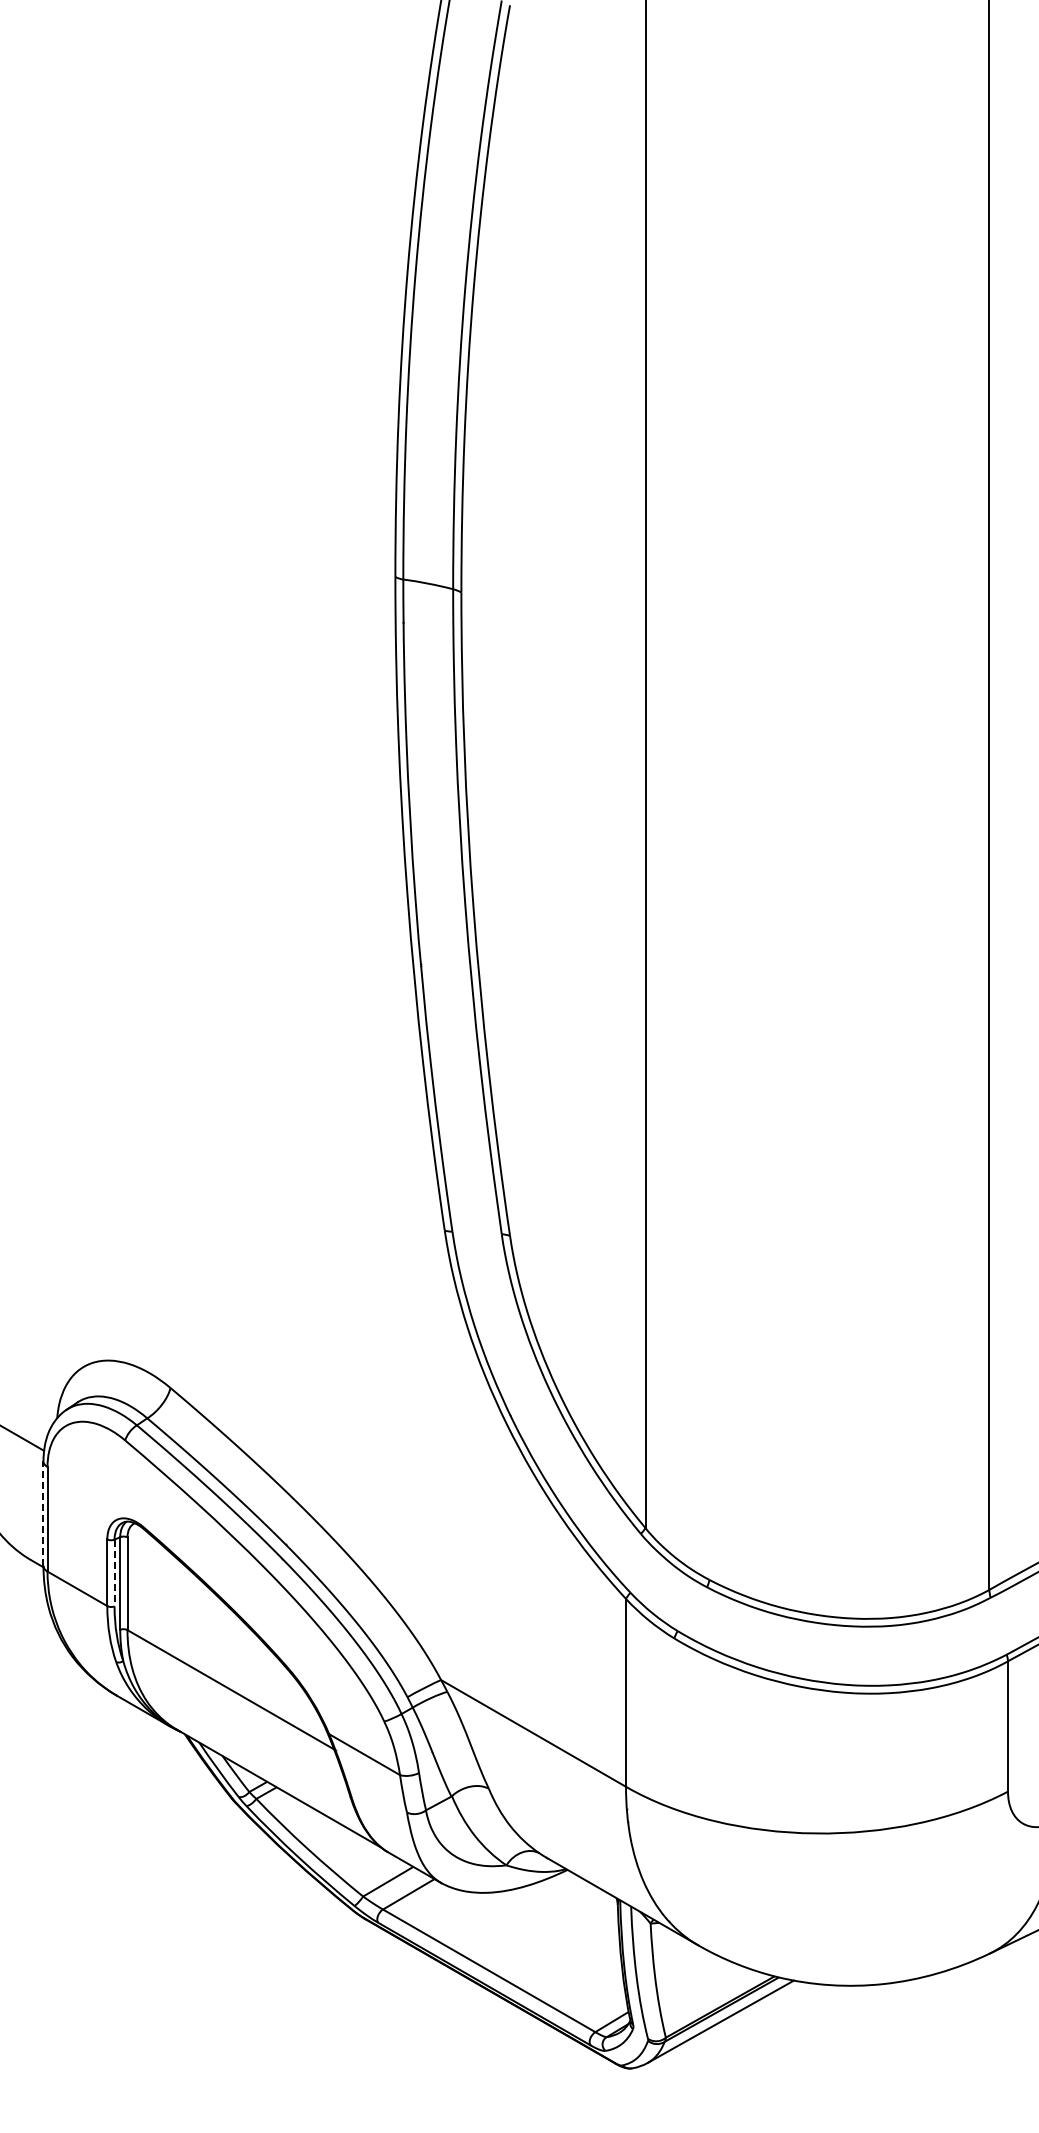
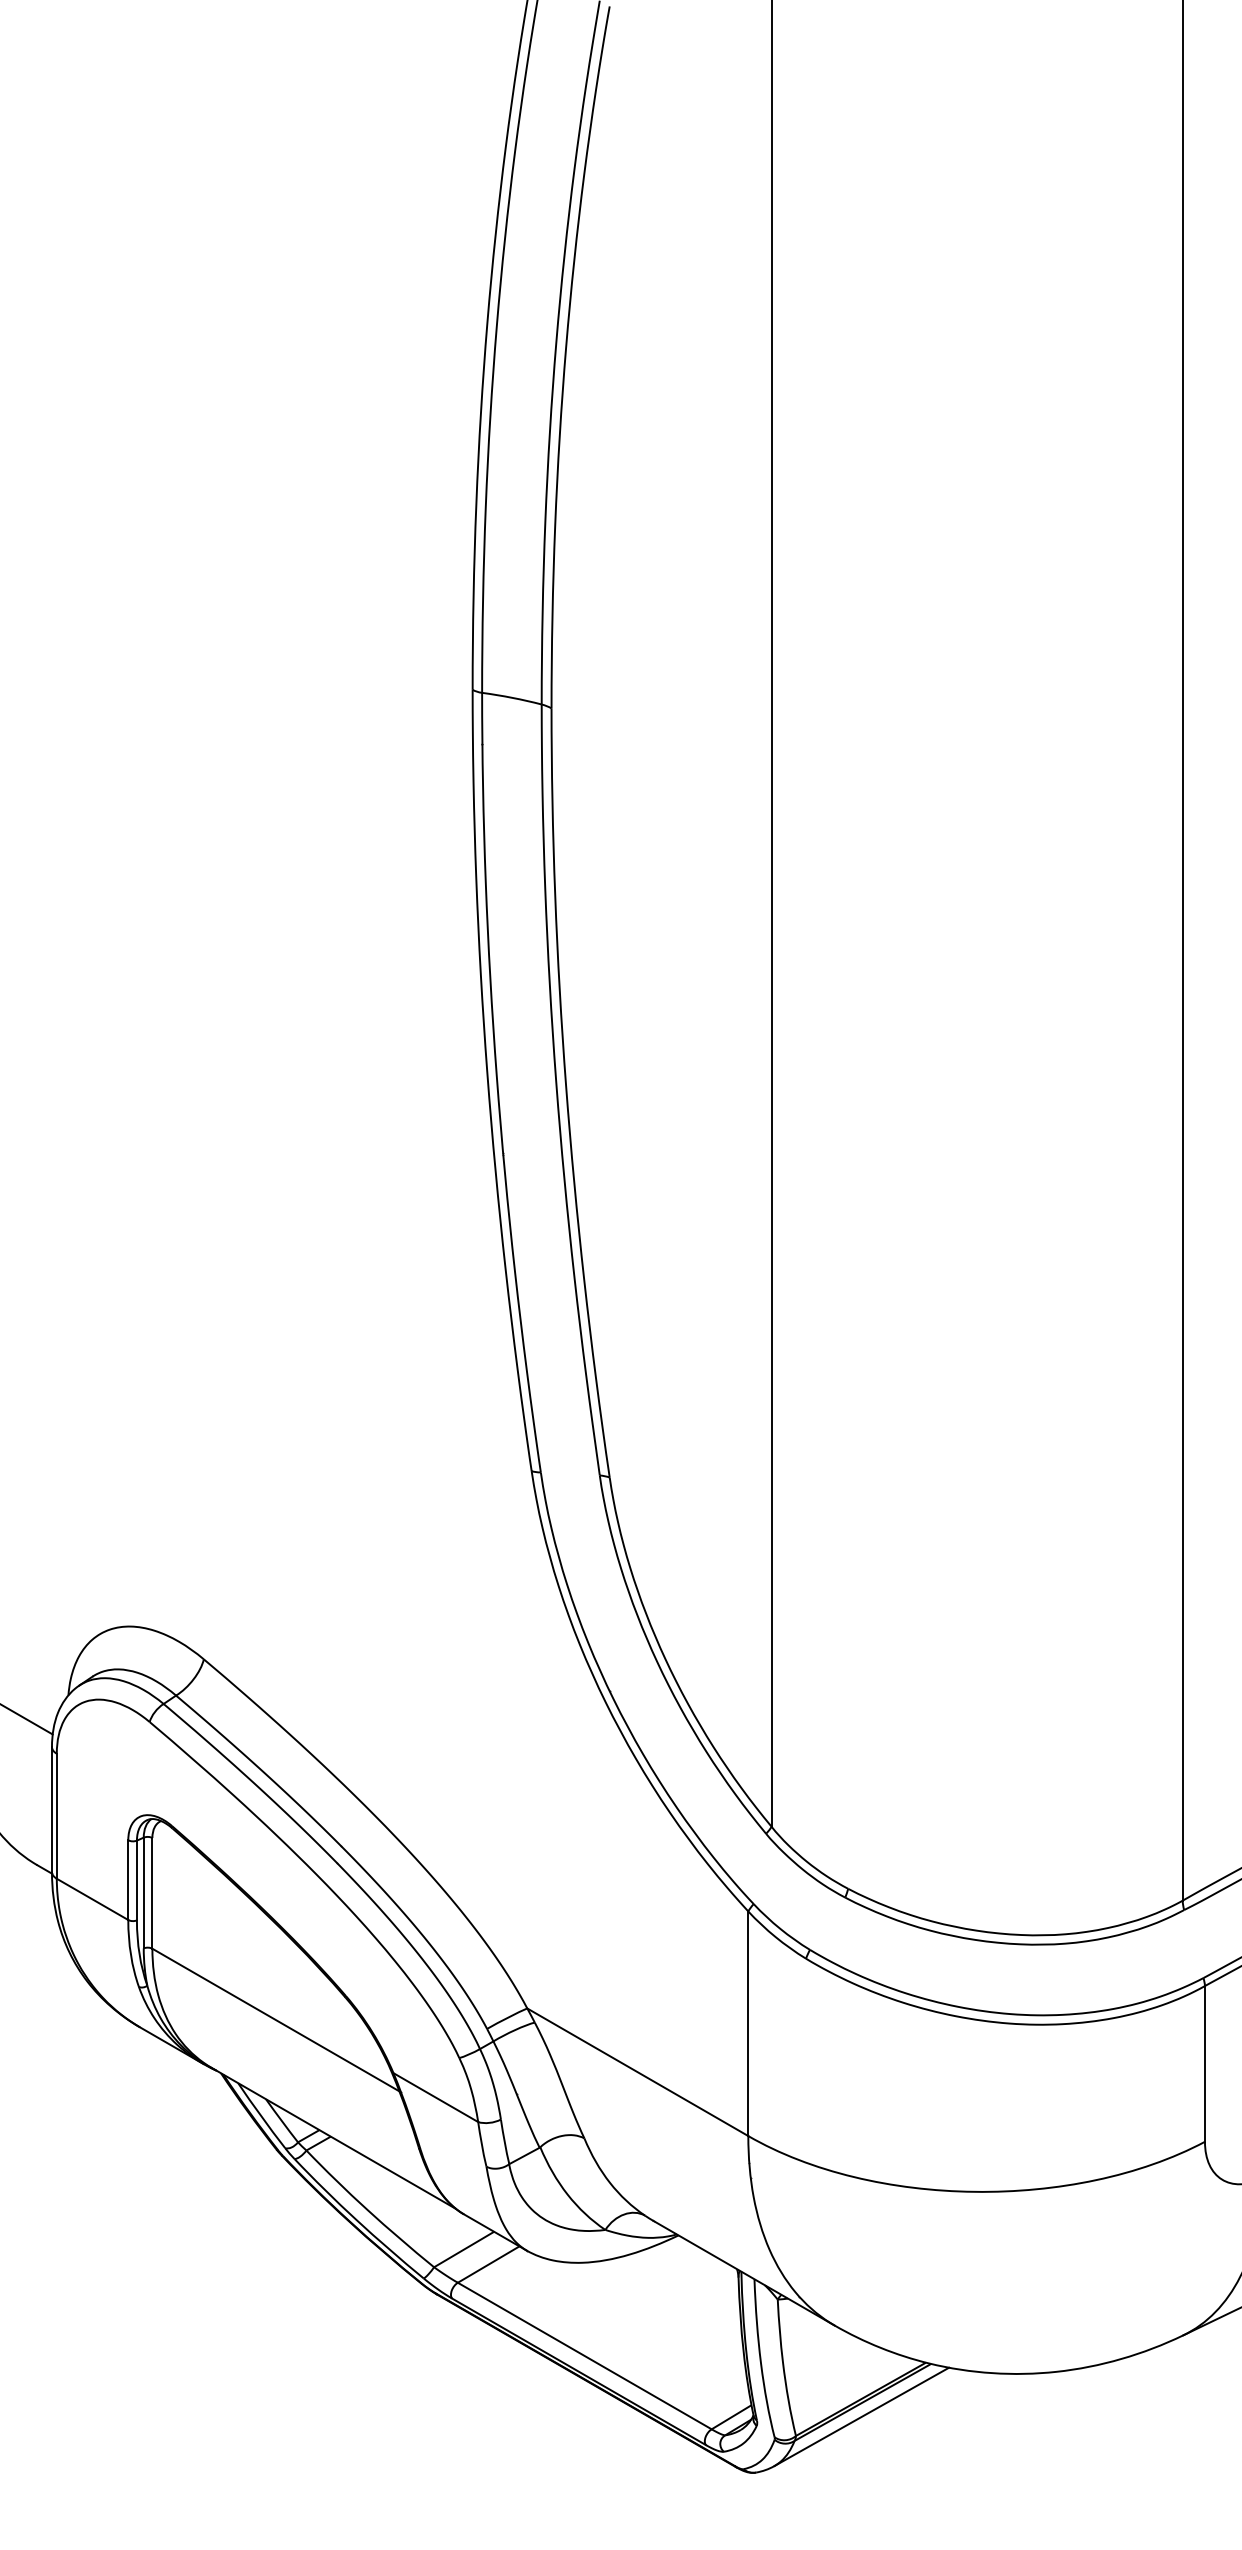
line: (43, 1513) -> (51, 1809), dashed -> solid
line: (114, 1573) -> (136, 1881), dashed -> solid

